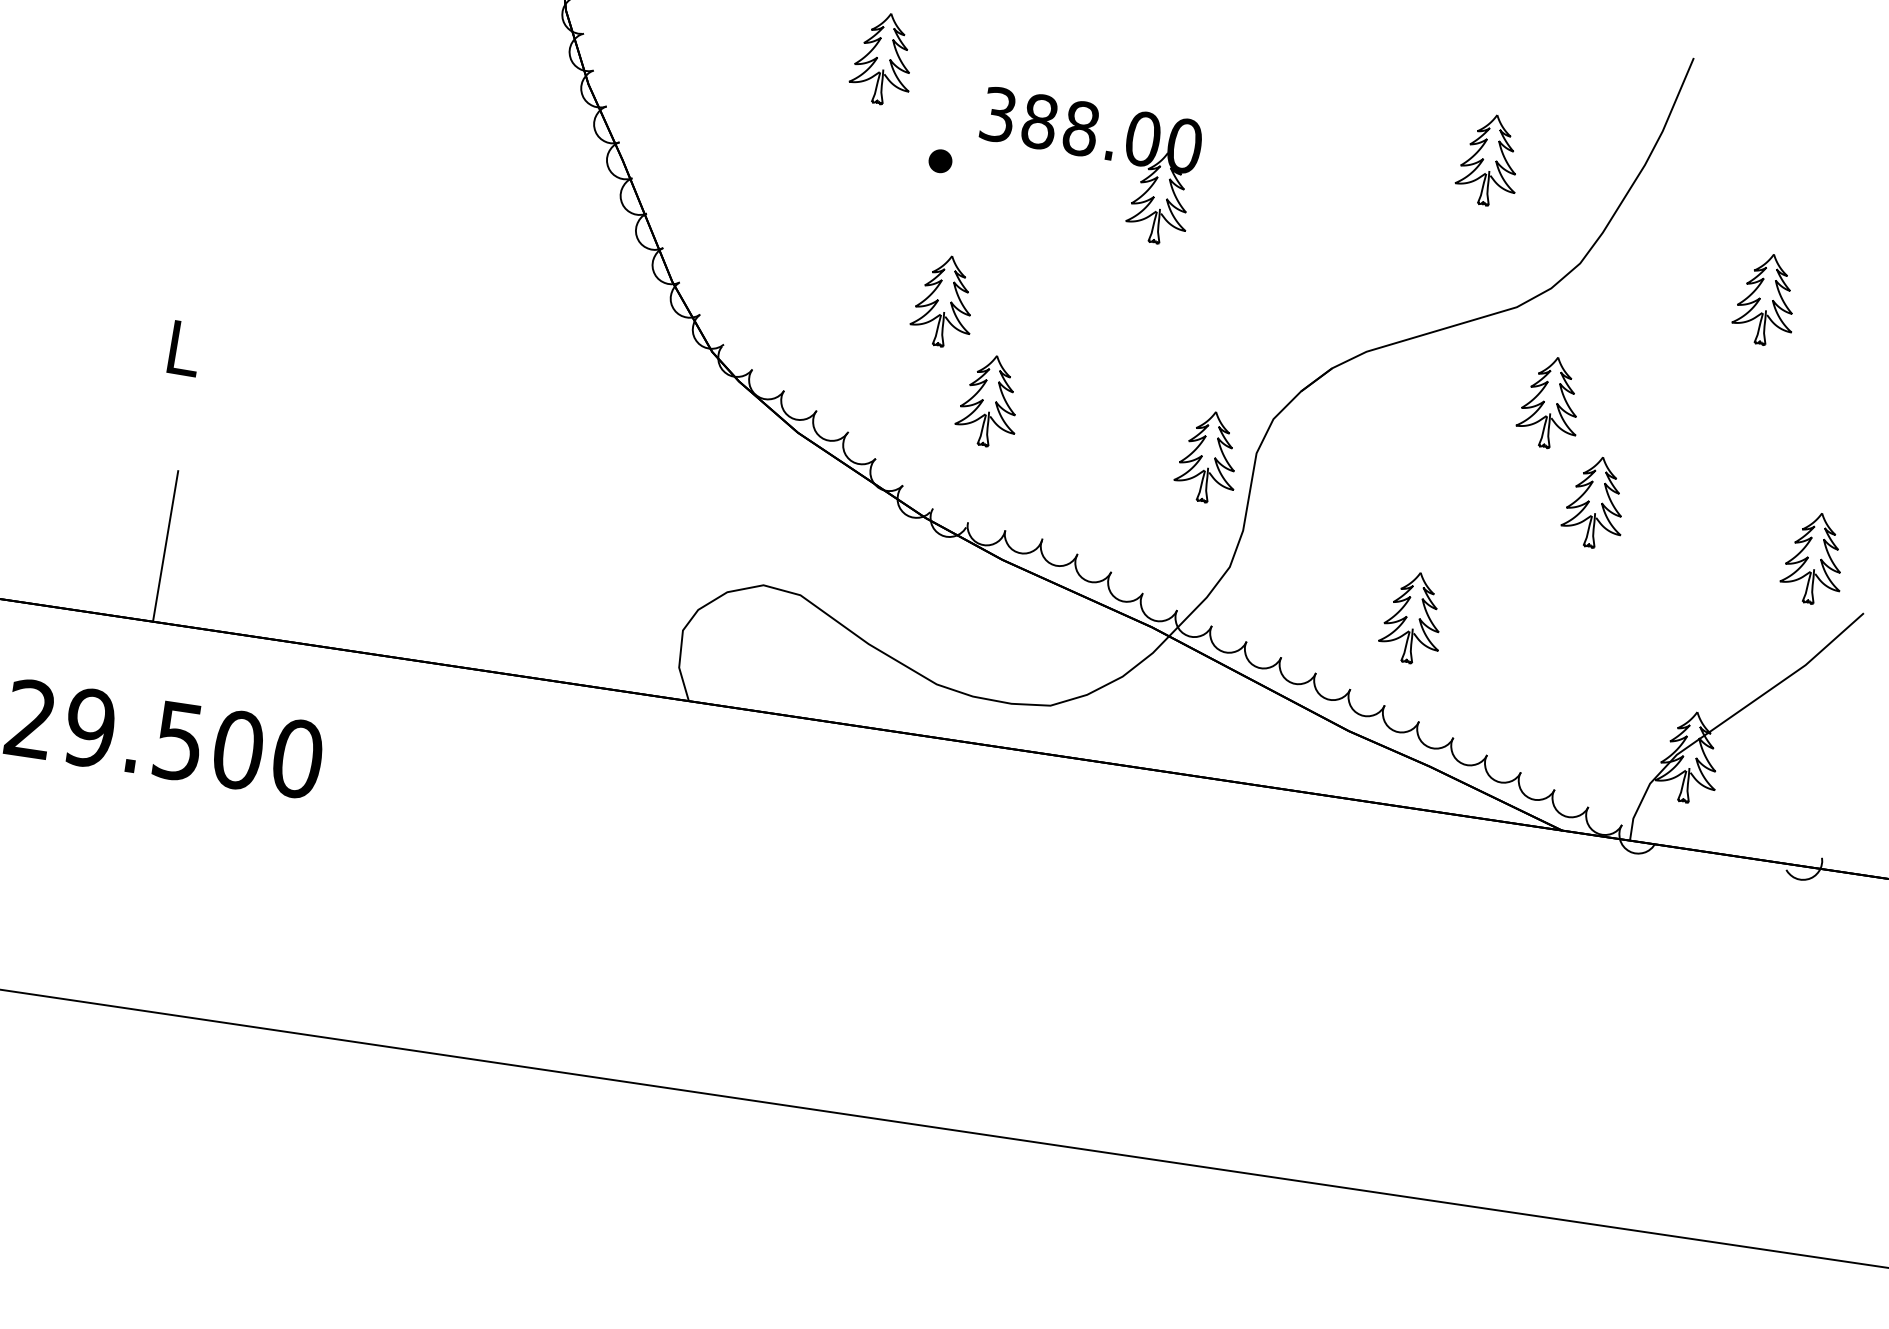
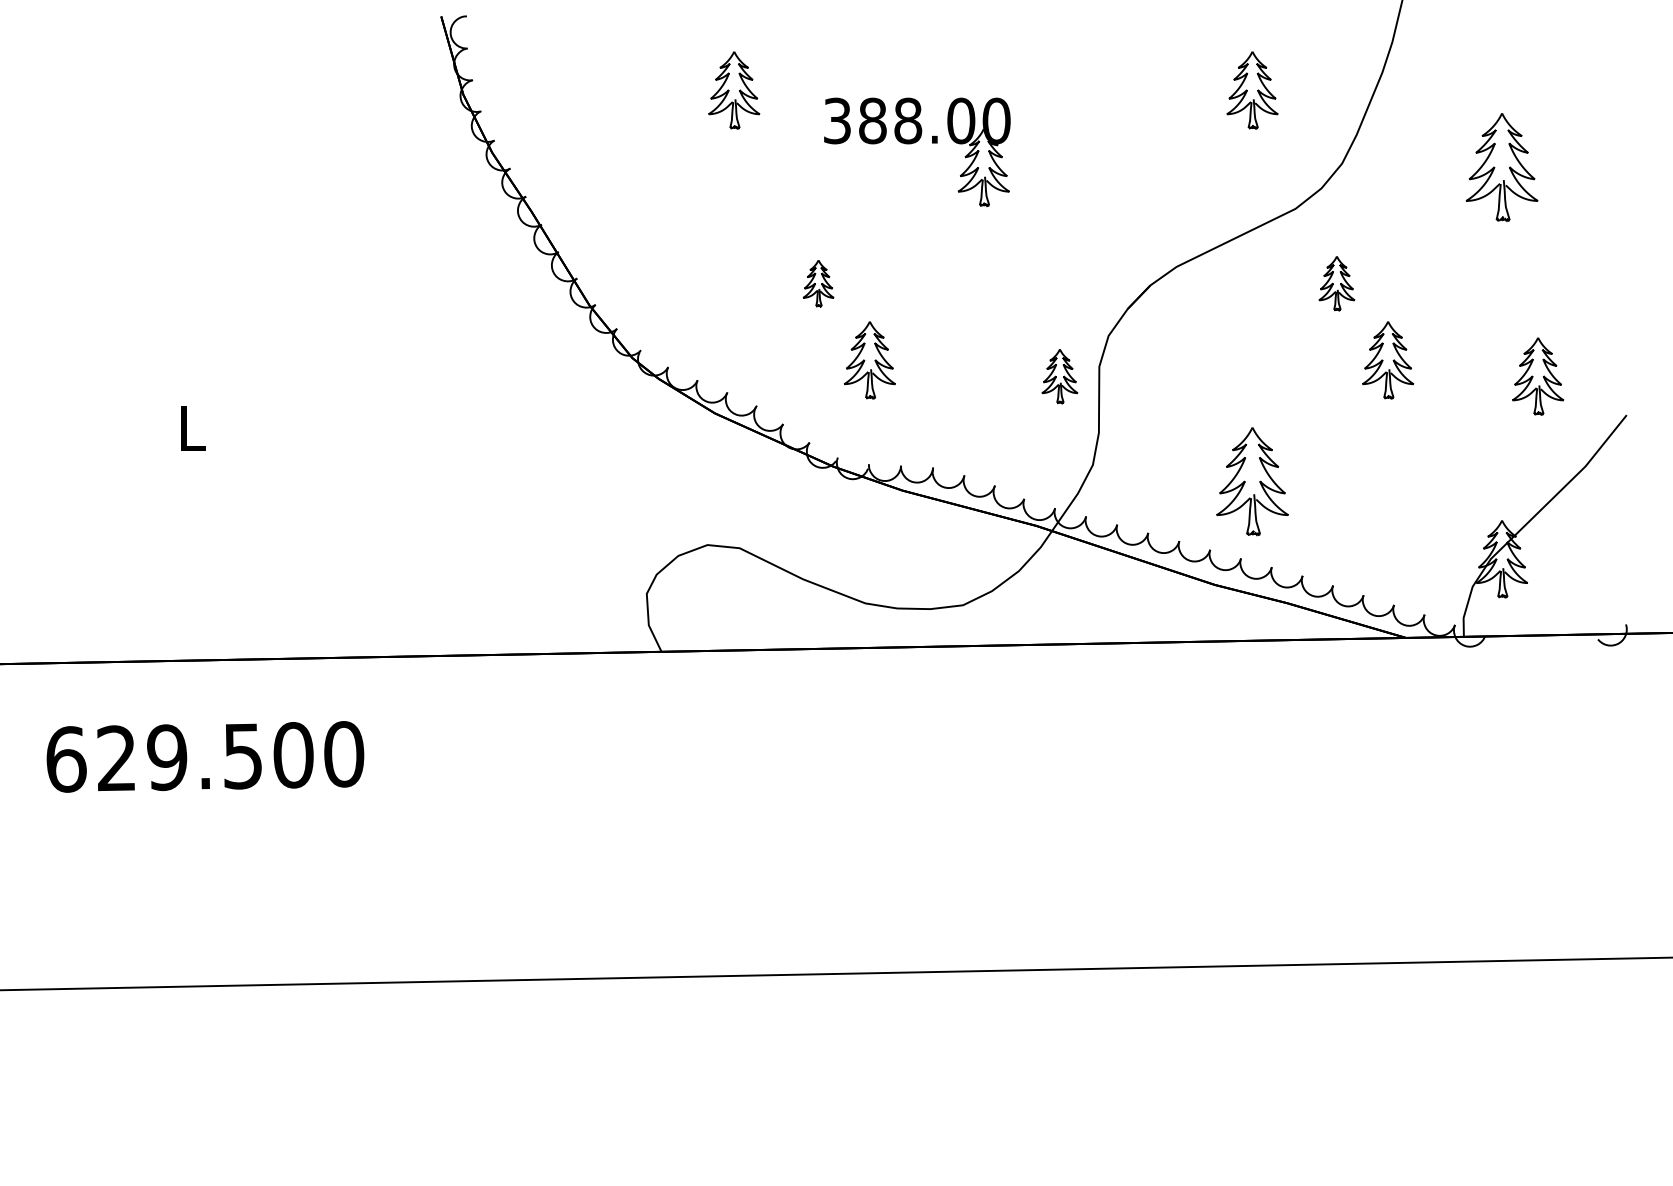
part: (940, 160) -> (795, 167), removed
part: (1765, 300) -> (1501, 168), size x1.4
part: (944, 301) -> (818, 283), size x0.6
part: (1550, 402) -> (1336, 283), size x0.7
part: (1208, 457) -> (1059, 376), size x0.7
line: (165, 545) -> (204, 595), removed
part: (1814, 558) -> (1538, 376), moved
part: (1413, 617) -> (1252, 481), size x1.4

